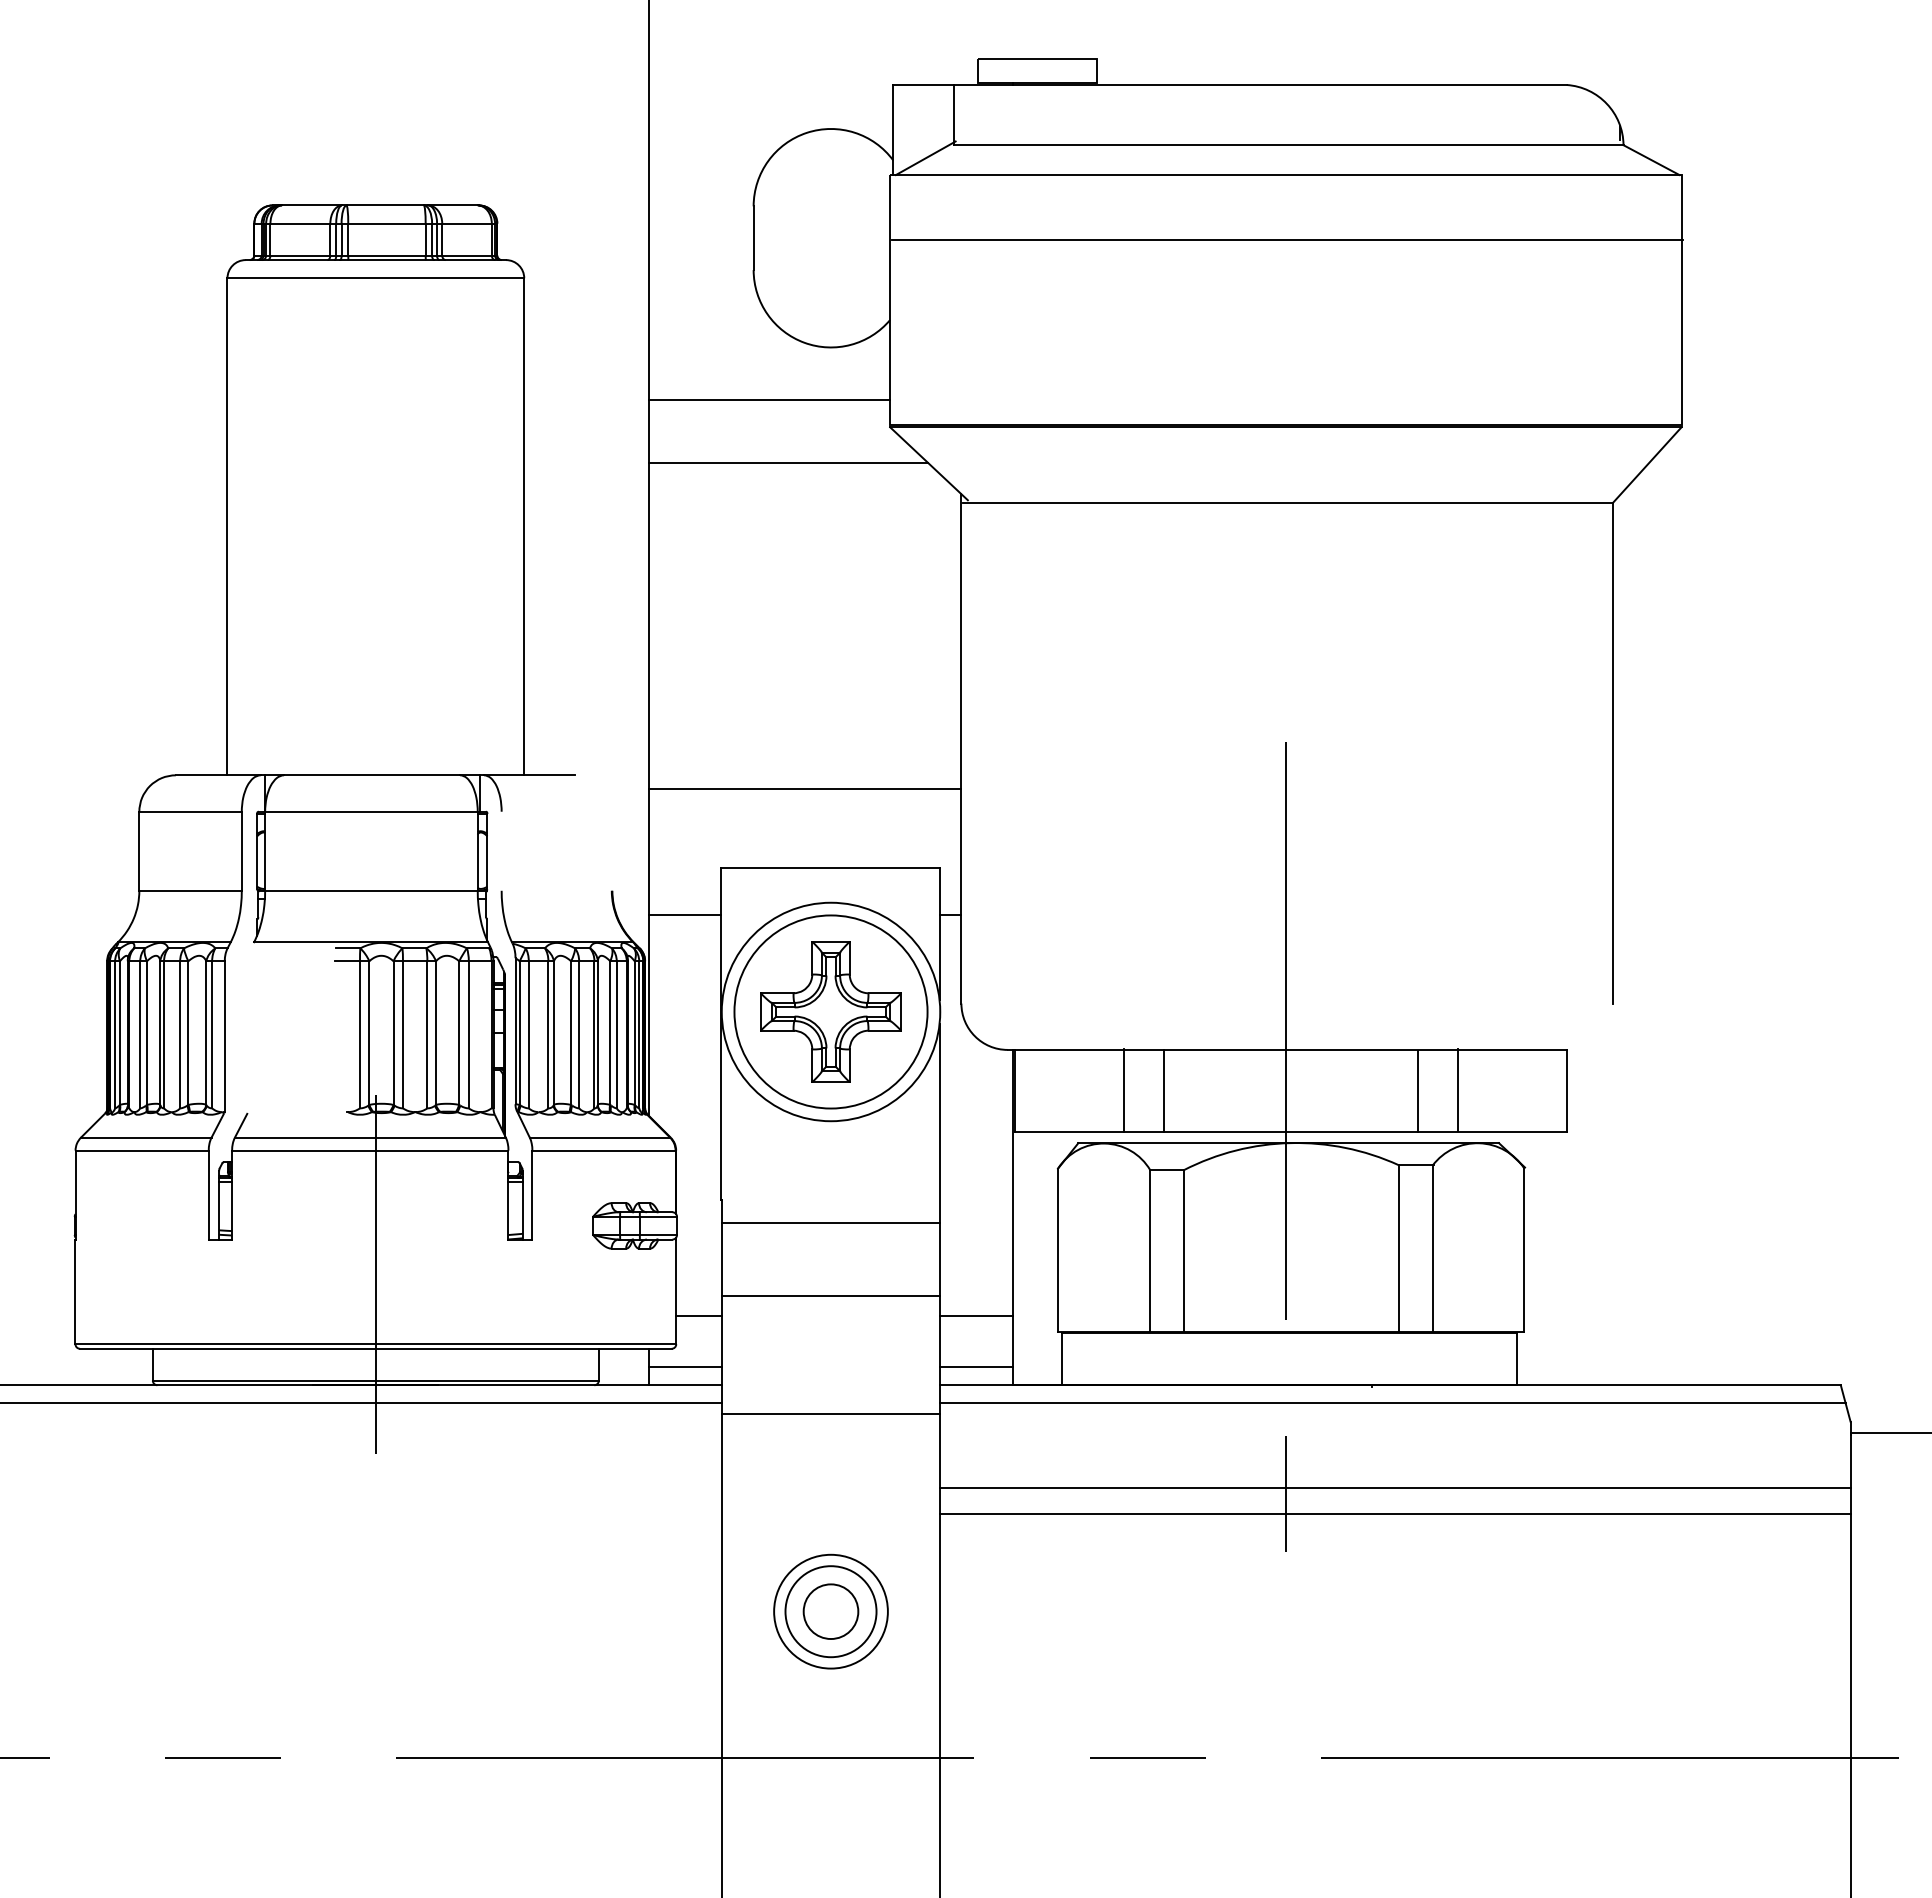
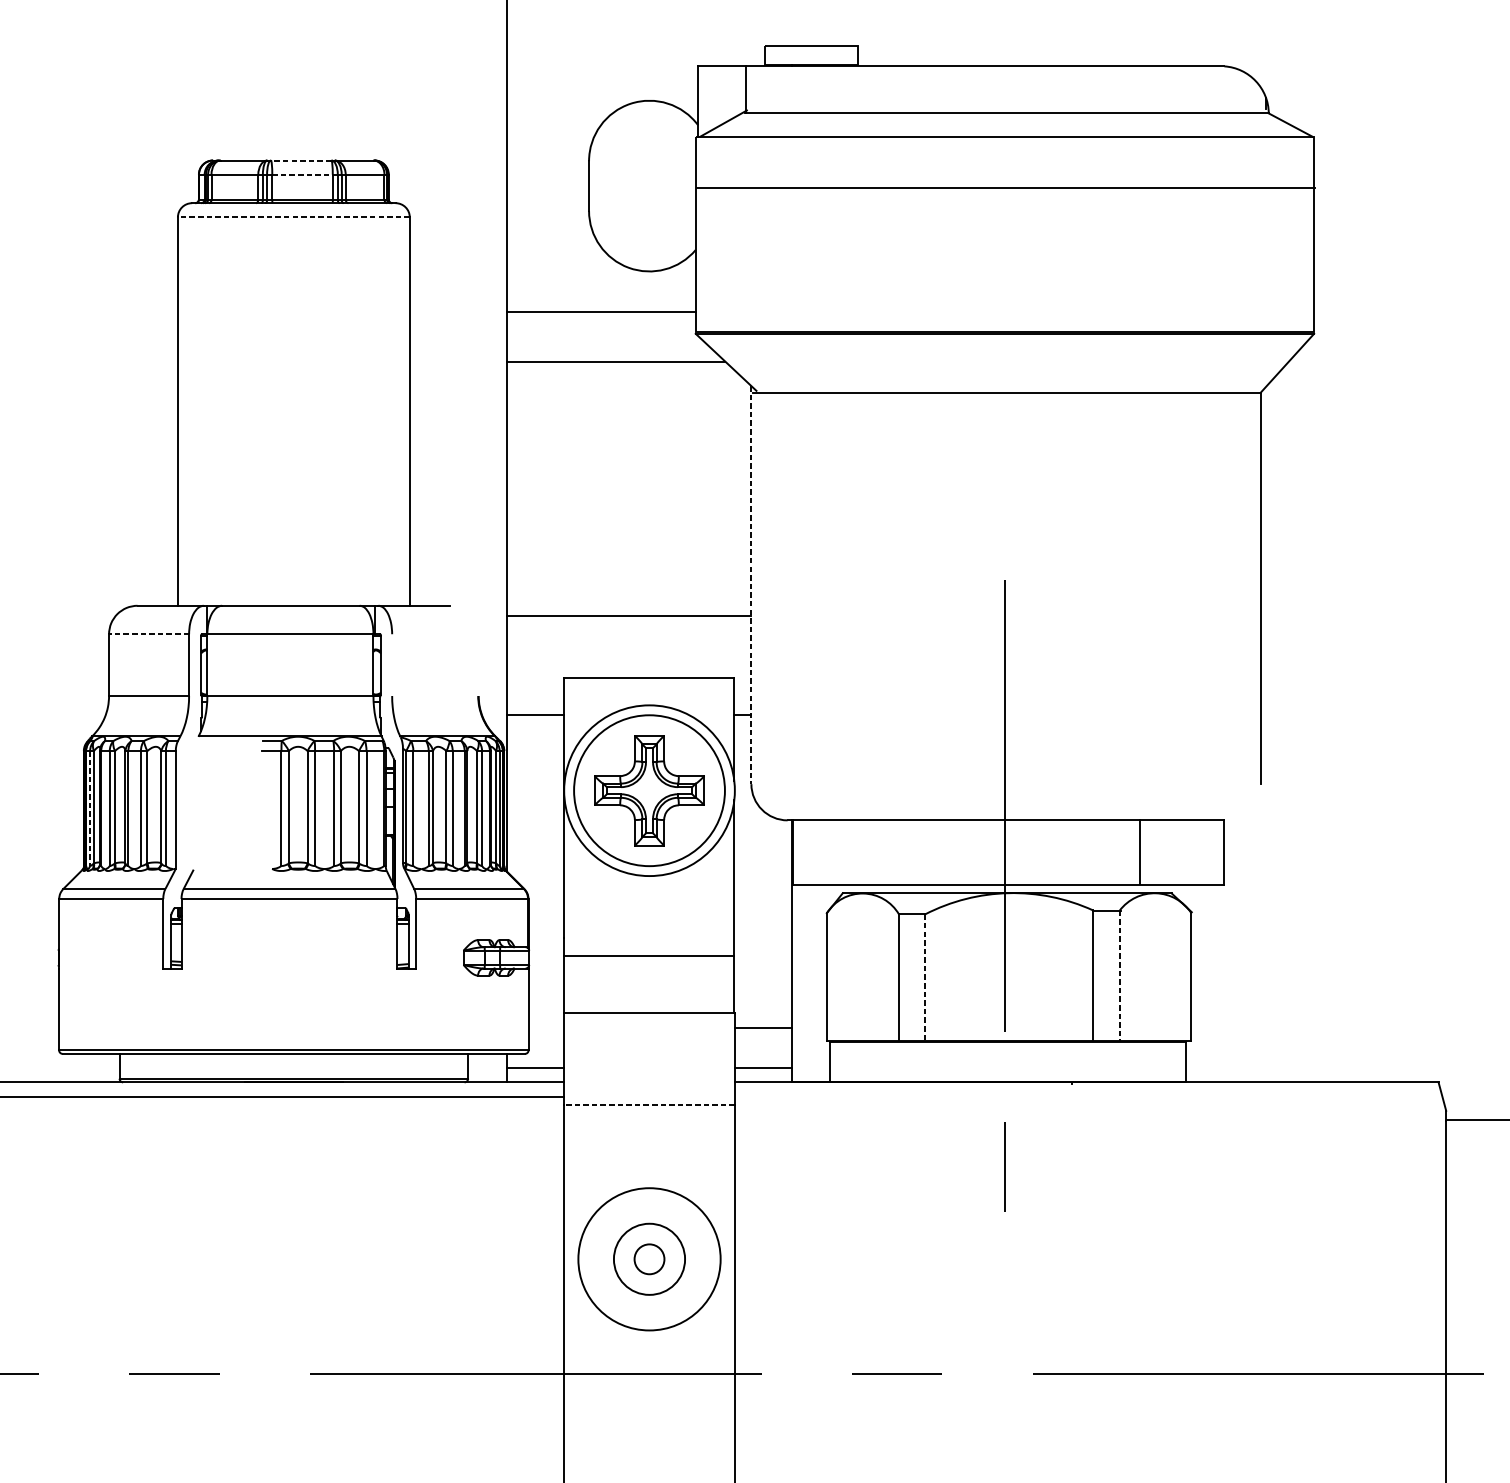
line: (385, 205) -> (301, 160), solid -> dashed
line: (386, 223) -> (302, 174), solid -> dashed
line: (375, 278) -> (293, 217), solid -> dashed
line: (961, 748) -> (751, 584), solid -> dashed
line: (190, 811) -> (149, 634), solid -> dashed
line: (115, 1034) -> (90, 808), solid -> dashed
line: (1123, 1090) -> (878, 852), removed
line: (1163, 1090) -> (909, 852), removed
line: (1417, 1091) -> (1107, 852), removed
line: (1432, 1248) -> (1119, 975), solid -> dashed
line: (1183, 1251) -> (924, 977), solid -> dashed
line: (375, 1274) -> (293, 995), removed
line: (698, 1315) -> (545, 1027), removed
line: (1392, 1403) -> (1088, 1096), removed
line: (830, 1414) -> (649, 1105), solid -> dashed
line: (1395, 1488) -> (1090, 1163), removed
line: (1395, 1514) -> (1090, 1183), removed
circle: (830, 1611) -> (649, 1259), size x0.7
circle: (830, 1611) -> (649, 1259), size x1.6

